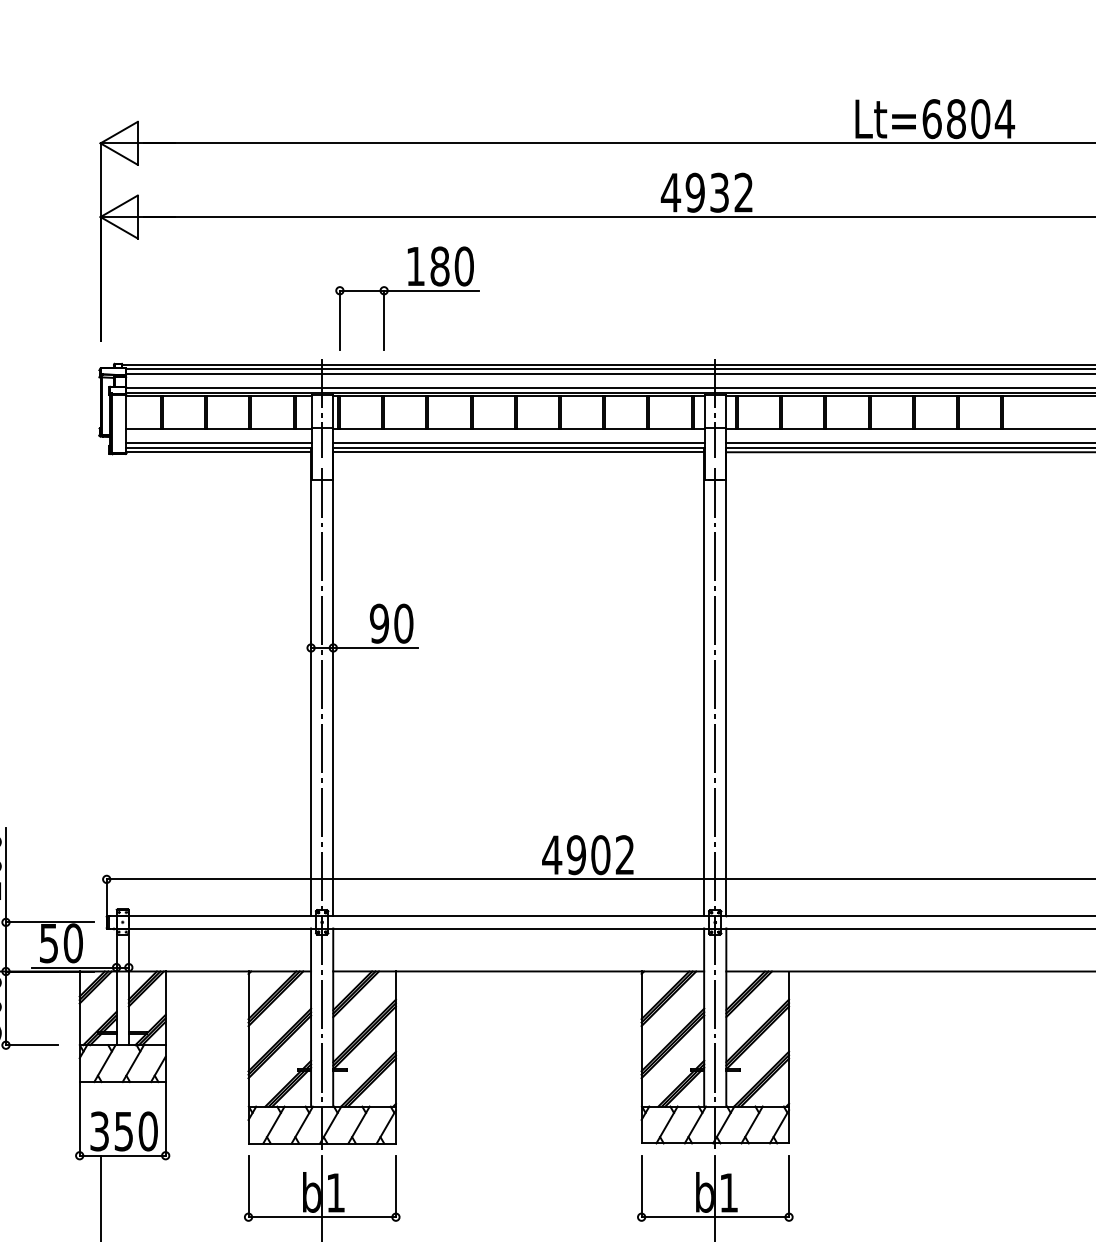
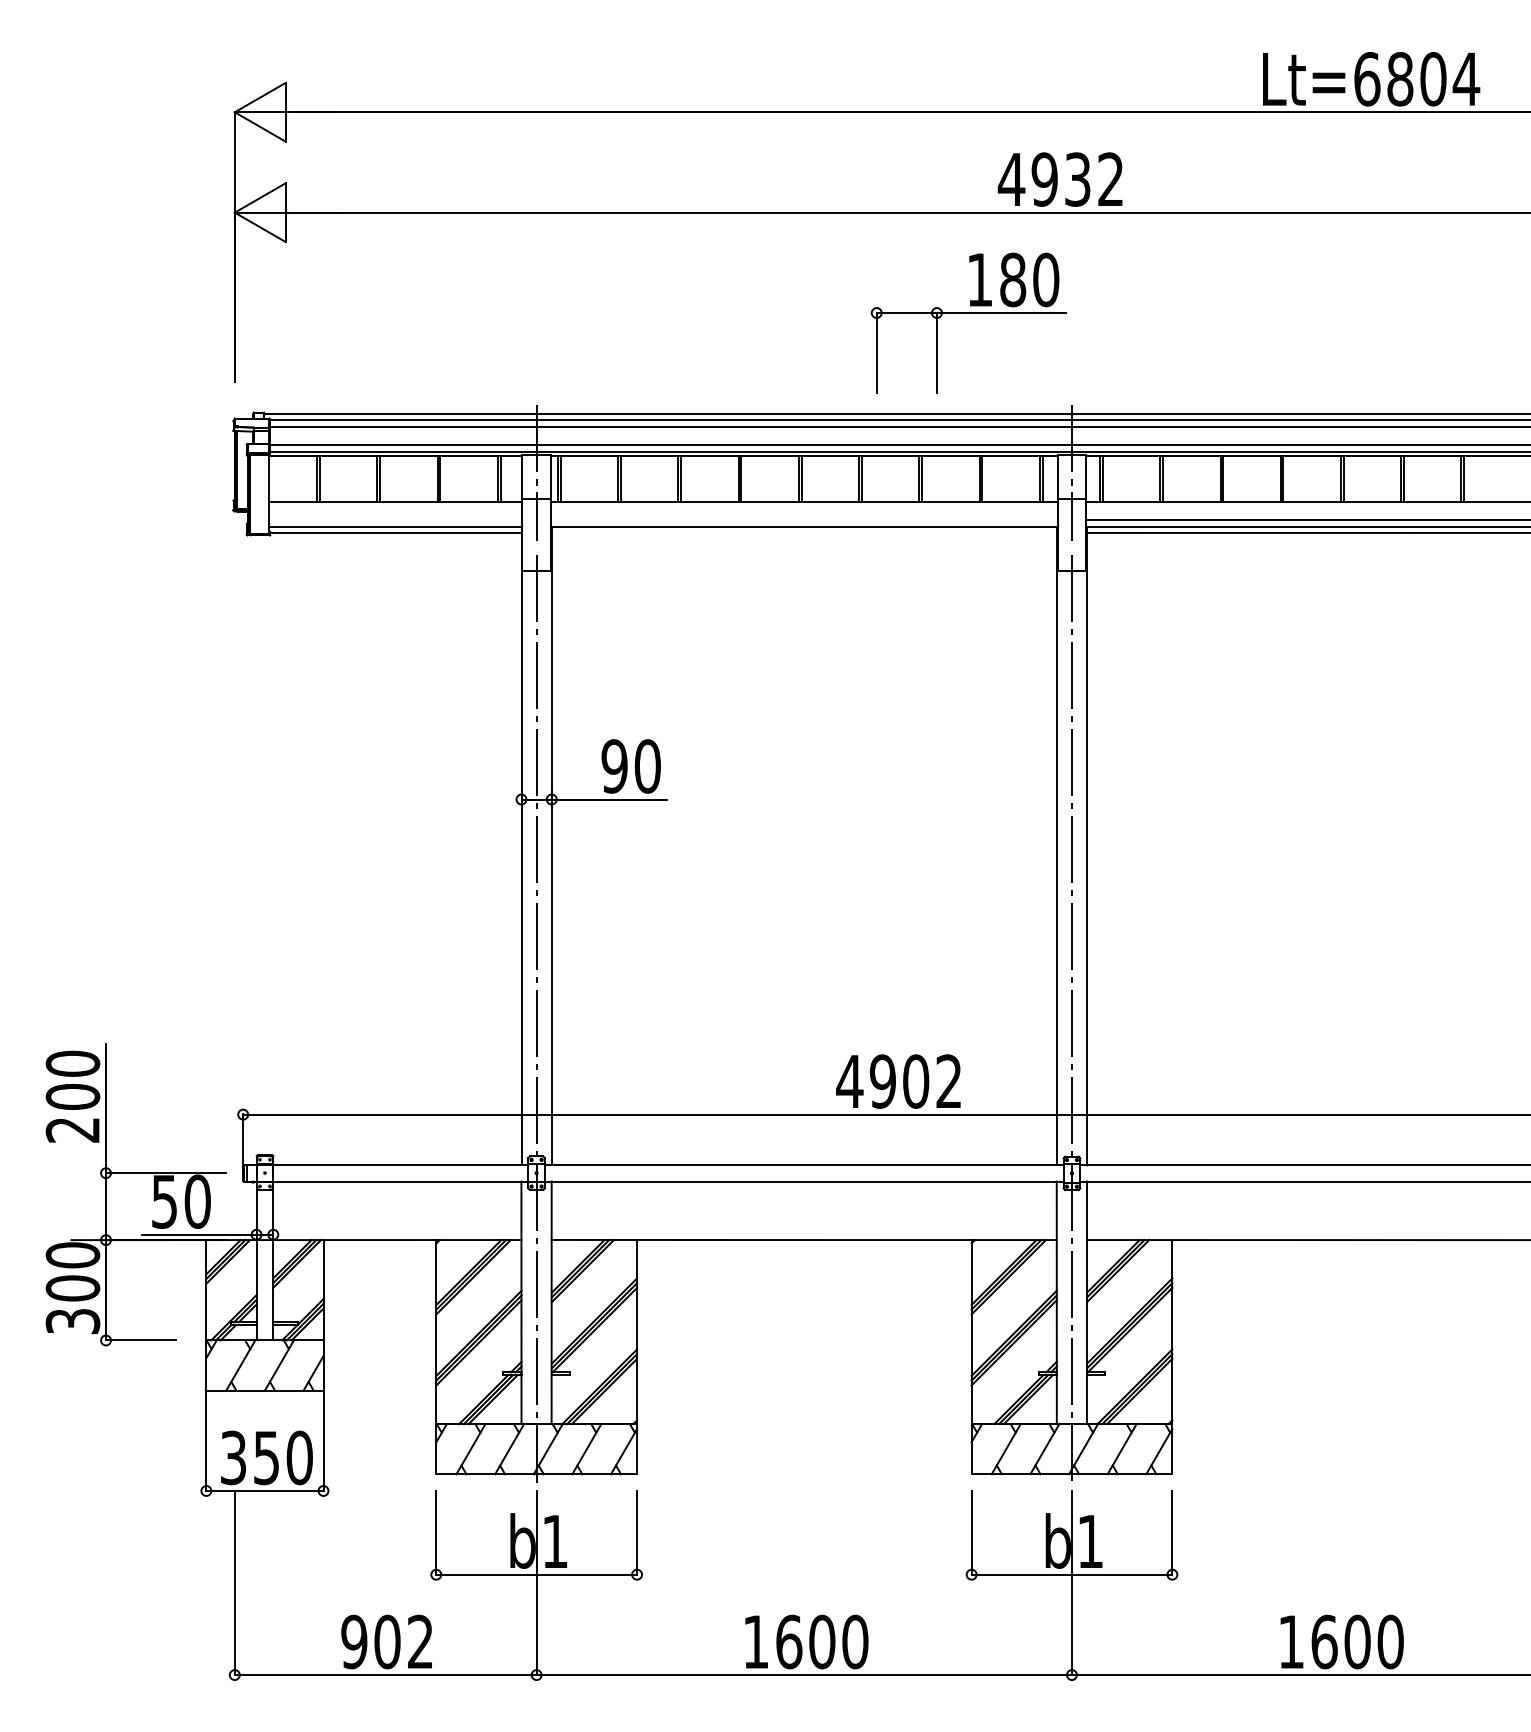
part: (407, 291) -> (968, 313), moved
line: (218, 443) -> (395, 520), removed
line: (518, 443) -> (803, 520), removed
line: (518, 451) -> (803, 532), removed

